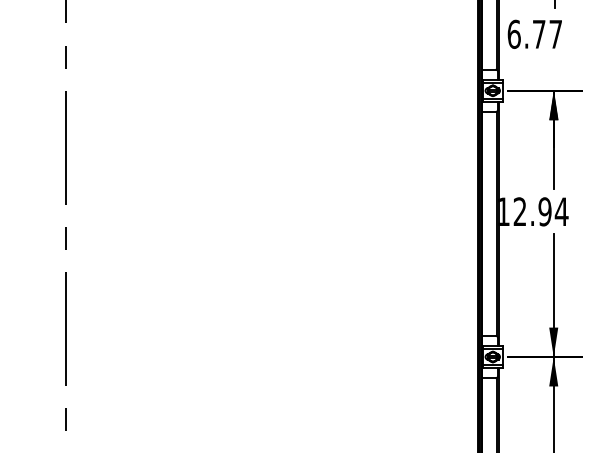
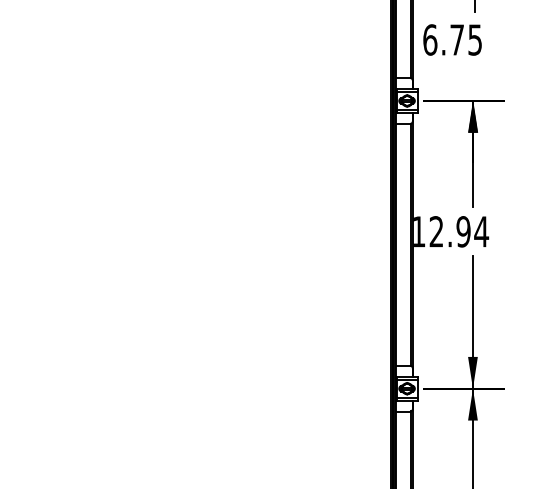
text: (555, 34) -> (474, 40), 6.77 -> 6.75

